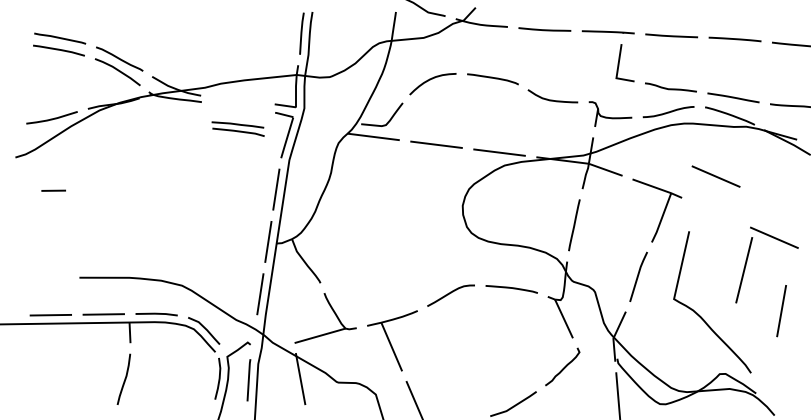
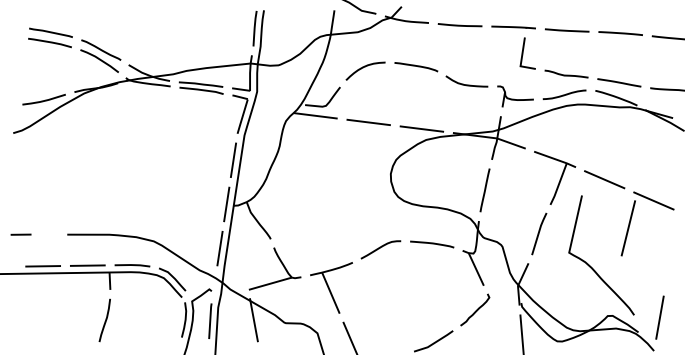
part: (237, 128) -> (200, 87), moved
line: (715, 176) -> (604, 179), moved
line: (53, 190) -> (20, 234), moved
line: (781, 311) -> (659, 318), moved

